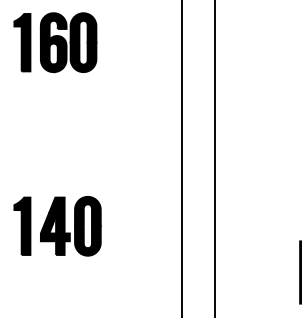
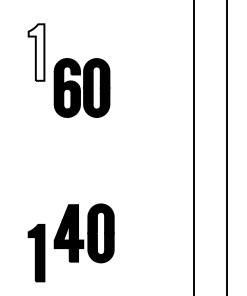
fill: (22, 42) -> (36, 52), removed
part: (68, 42) -> (81, 87), moved
part: (22, 225) -> (36, 252), moved

